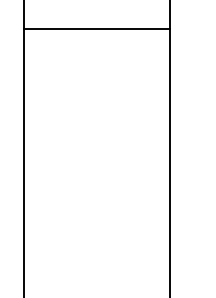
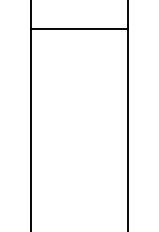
line: (97, 28) -> (79, 29), moved

